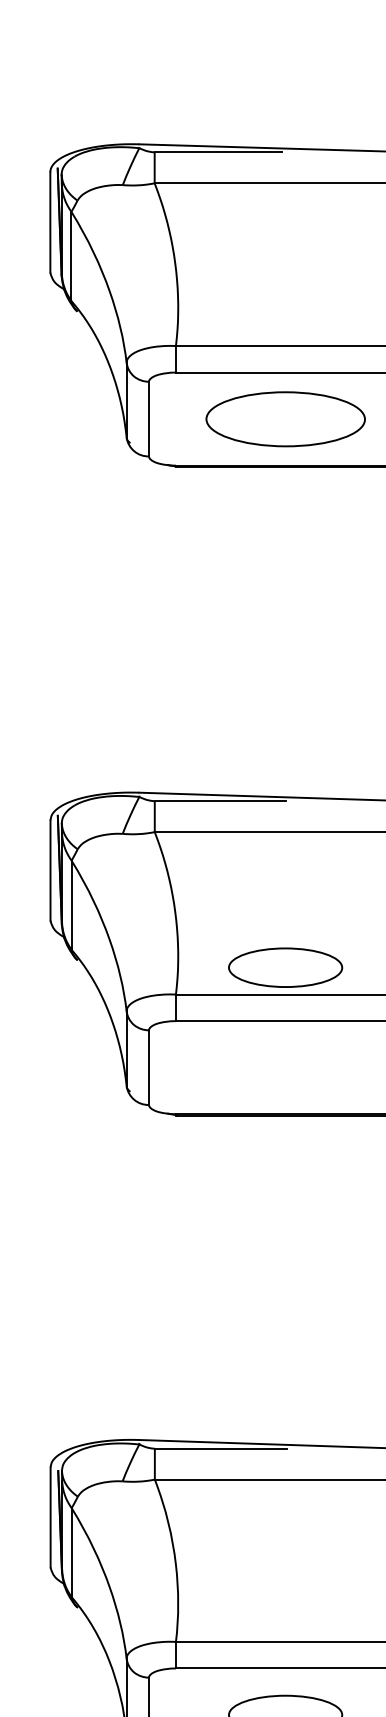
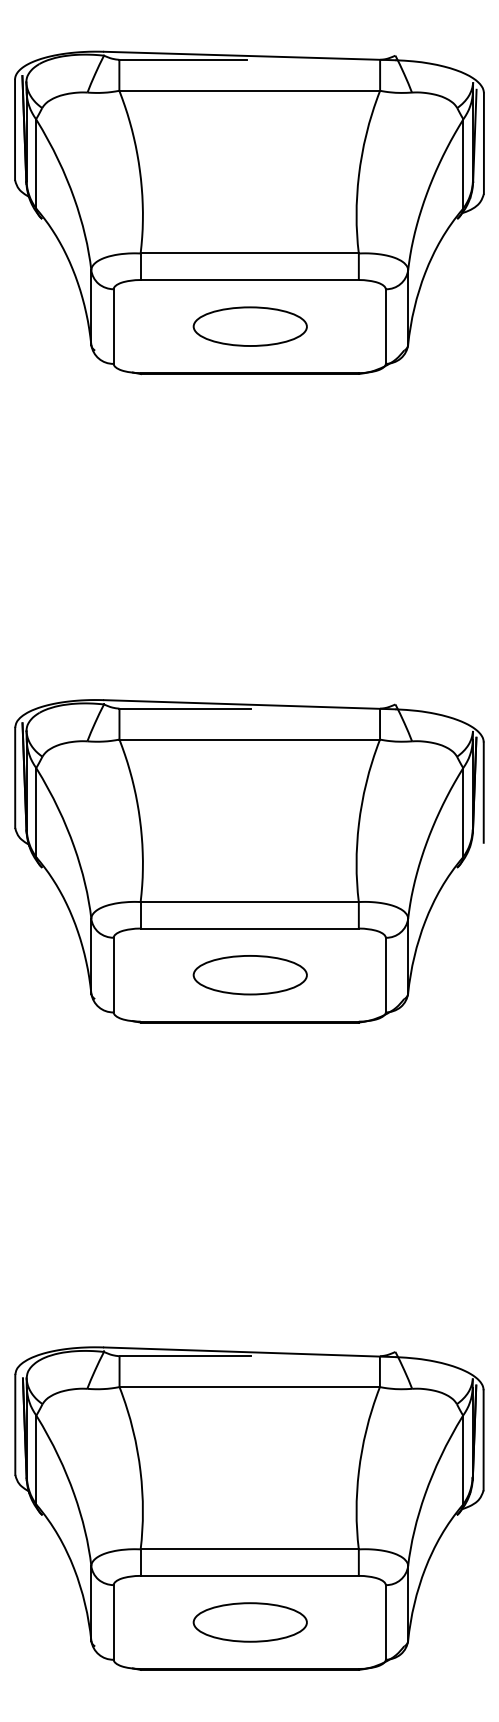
part: (284, 419) -> (249, 326), size x0.71
part: (284, 968) -> (249, 975), moved

